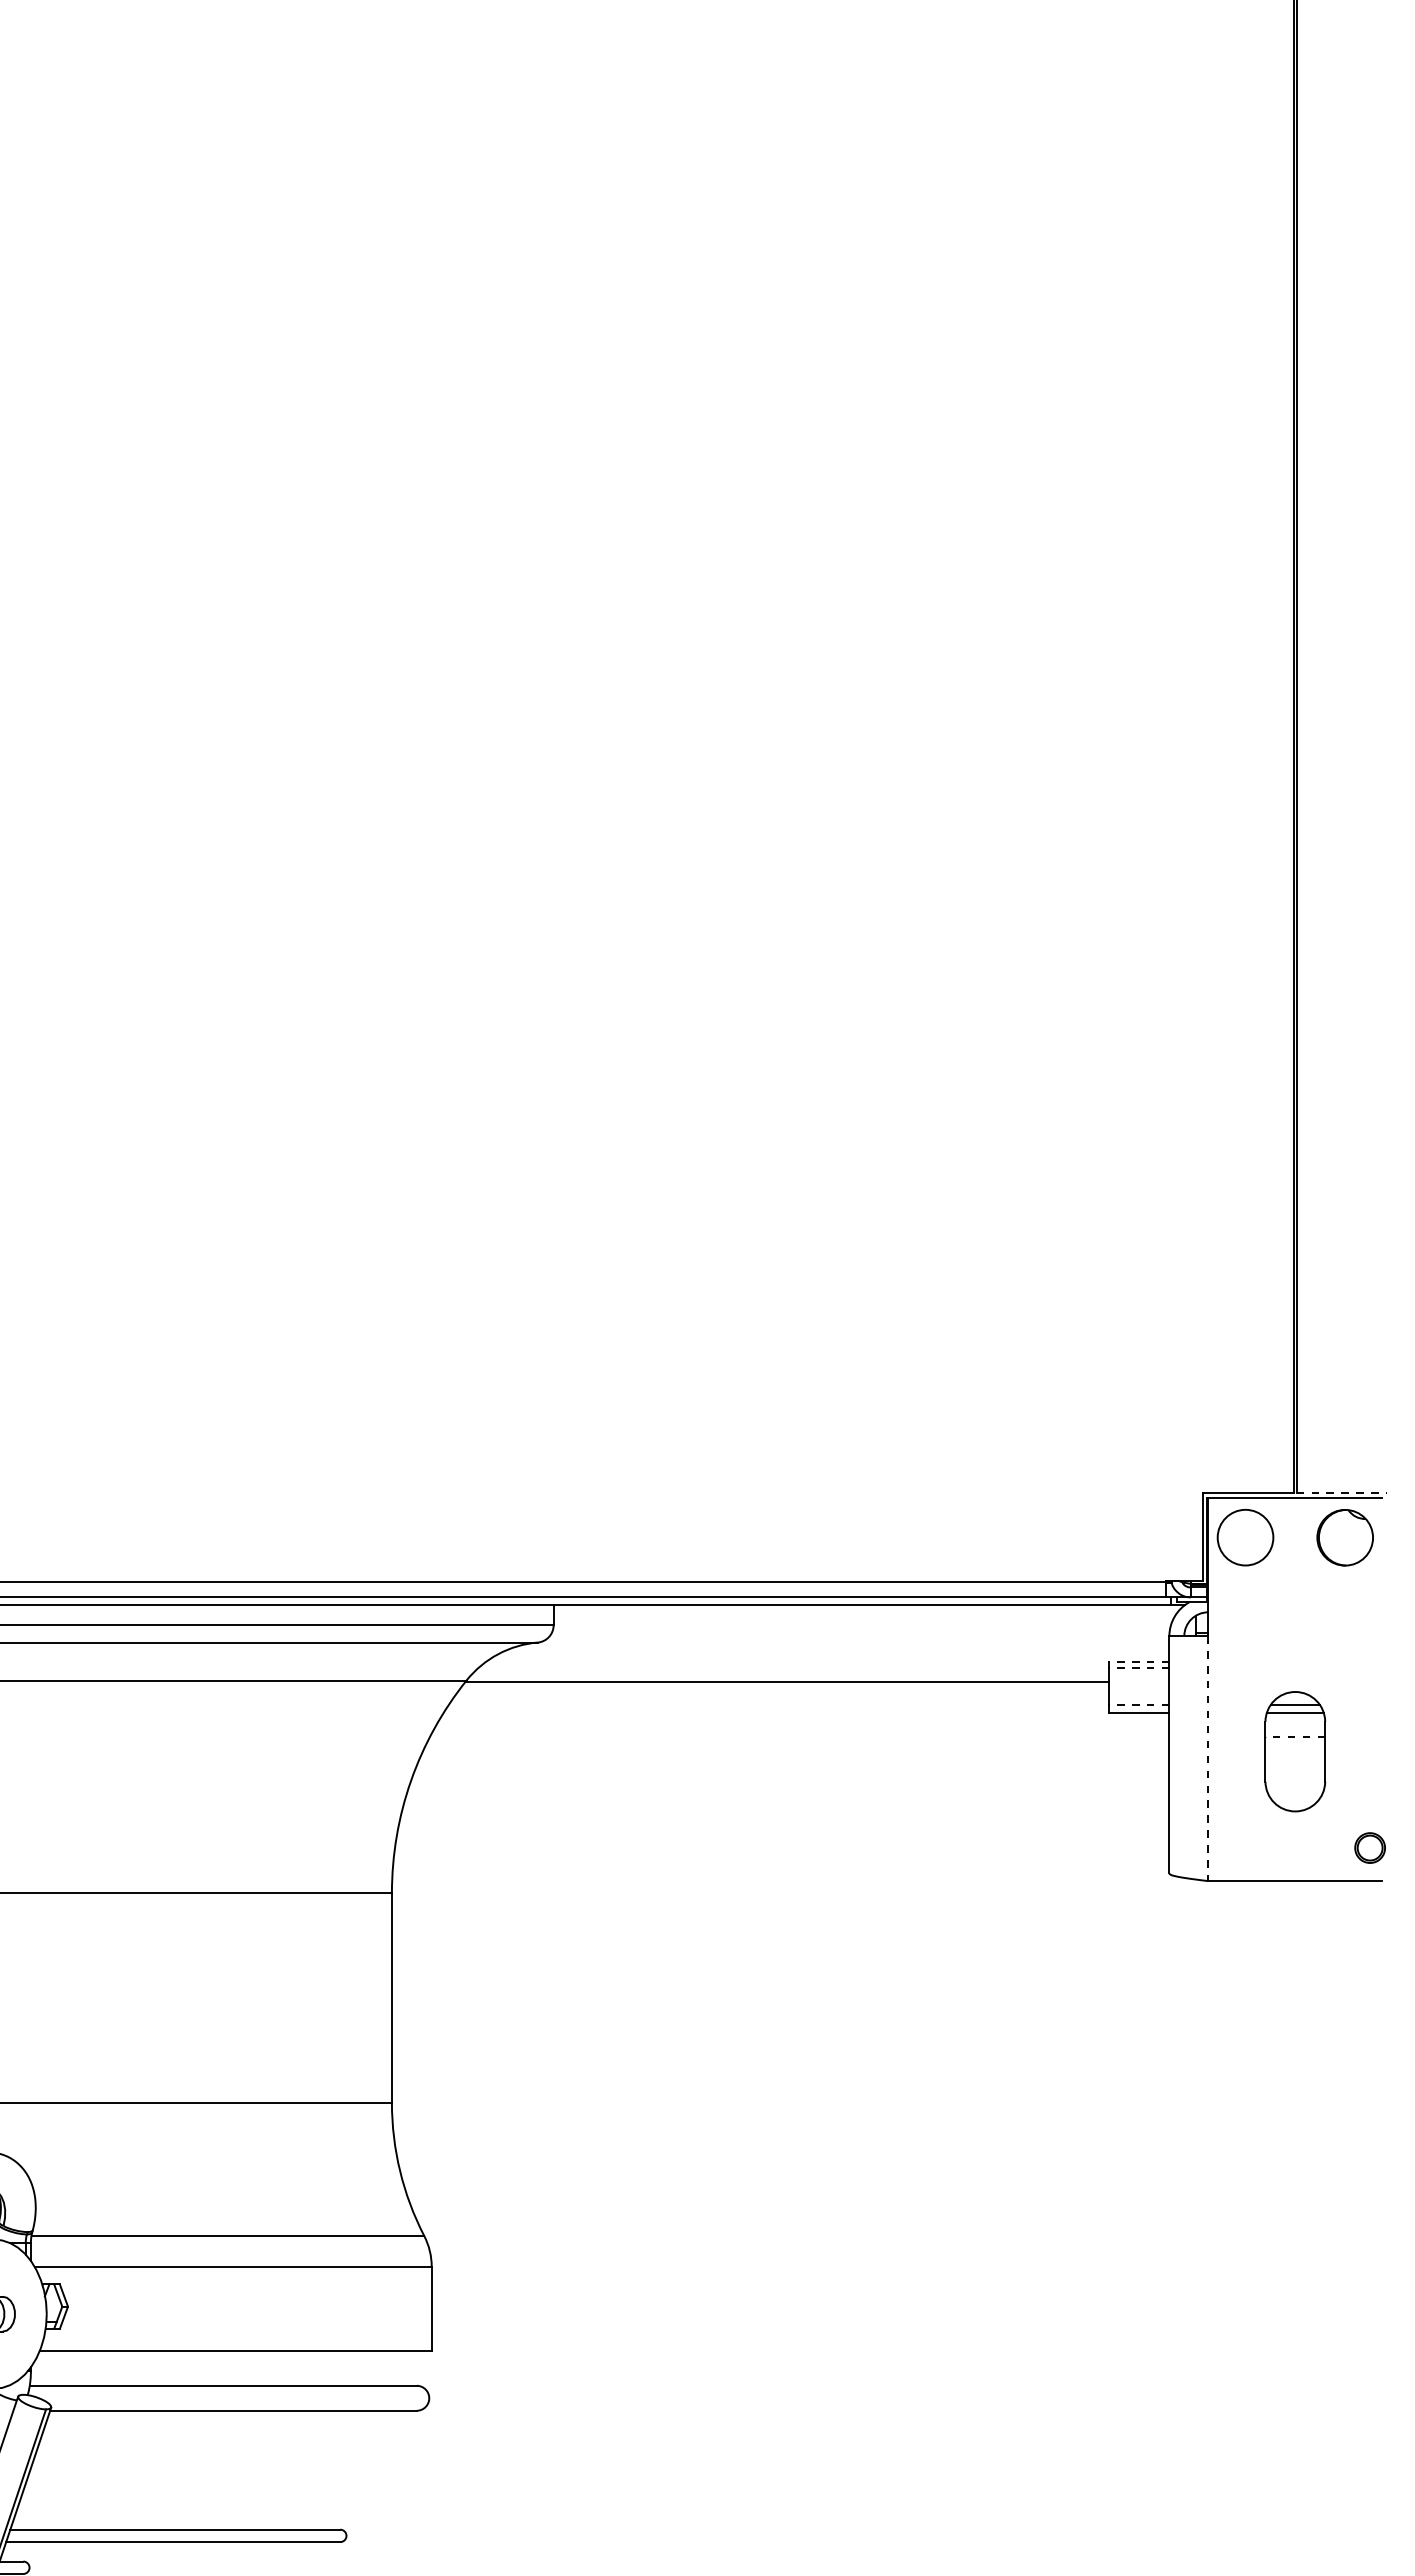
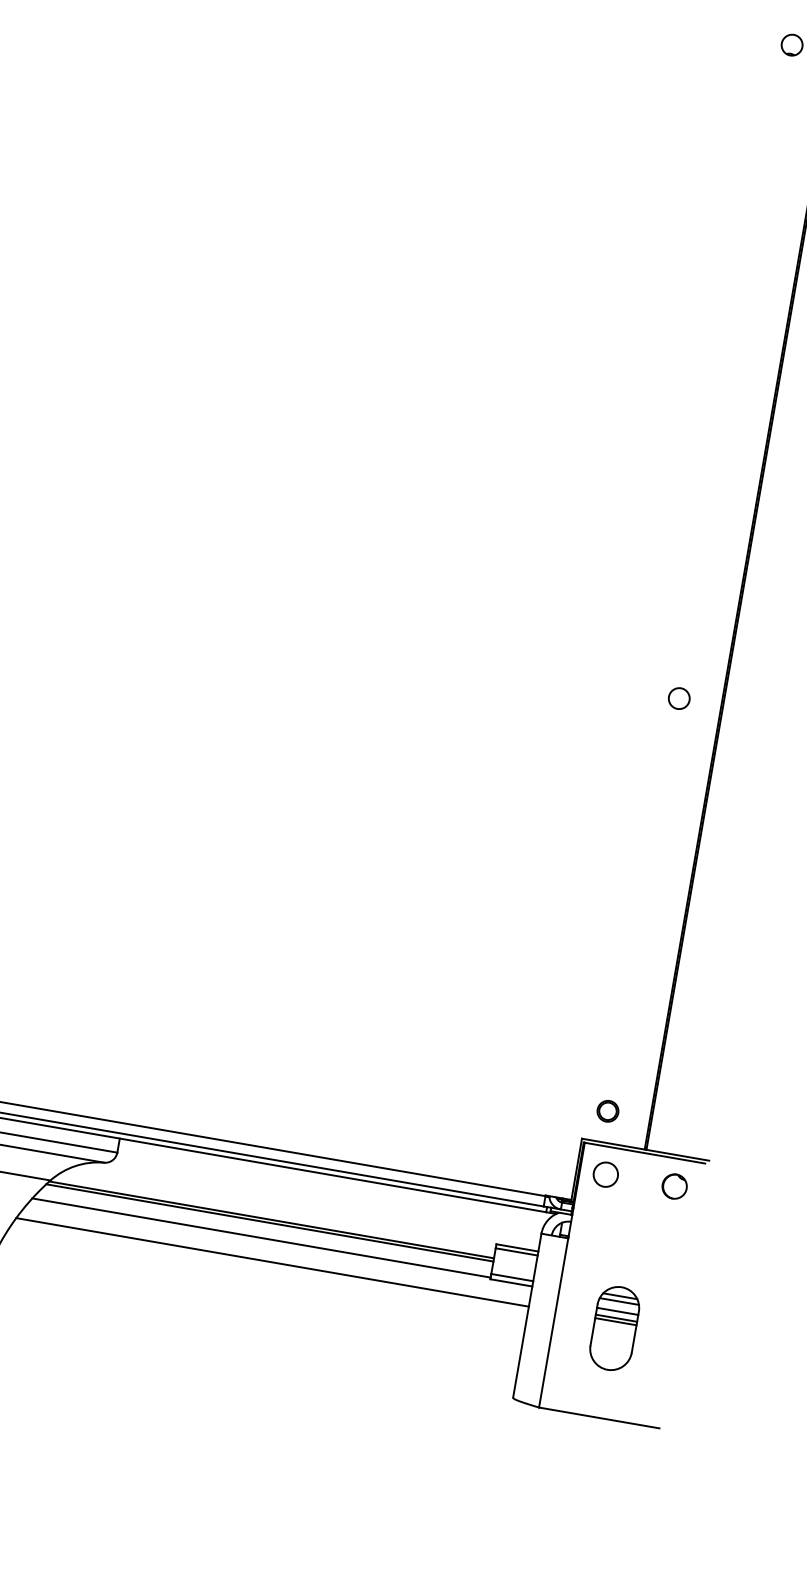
circle: (1232, 850) -> (678, 698), added
line: (1342, 1492) -> (678, 1155), dashed -> solid
circle: (1245, 1537) -> (605, 1174), size x0.62
part: (1344, 1537) -> (674, 1186), size x0.62
line: (1138, 1661) -> (517, 1247), dashed -> solid
line: (1138, 1667) -> (516, 1251), dashed -> solid
line: (784, 1686) -> (269, 1222), added
line: (1138, 1704) -> (511, 1277), dashed -> solid
line: (776, 1710) -> (261, 1238), added
line: (1295, 1726) -> (617, 1311), added
line: (1295, 1736) -> (616, 1318), dashed -> solid
line: (798, 1741) -> (272, 1262), added
line: (1295, 1741) -> (616, 1321), added
line: (1208, 1759) -> (553, 1323), dashed -> solid
part: (1369, 1847) -> (607, 1110), moved

